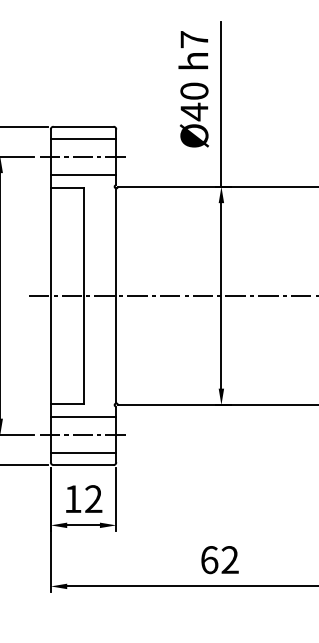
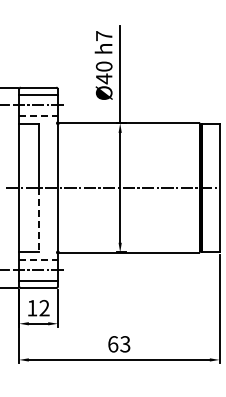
line: (85, 175) -> (39, 116), solid -> dashed
line: (83, 349) -> (38, 219), solid -> dashed
line: (85, 416) -> (39, 259), solid -> dashed
text: (230, 560) -> (125, 344), 62 -> 63

